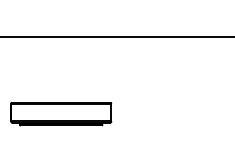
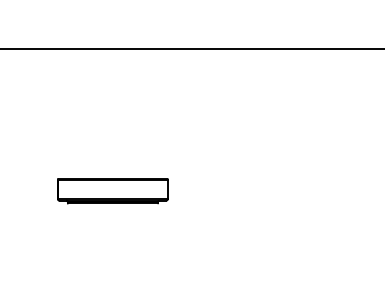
part: (61, 114) -> (113, 191), size x0.6

